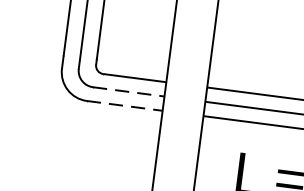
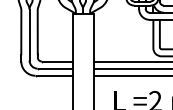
line: (128, 91) -> (55, 68), dashed -> solid
line: (125, 105) -> (54, 75), dashed -> solid

